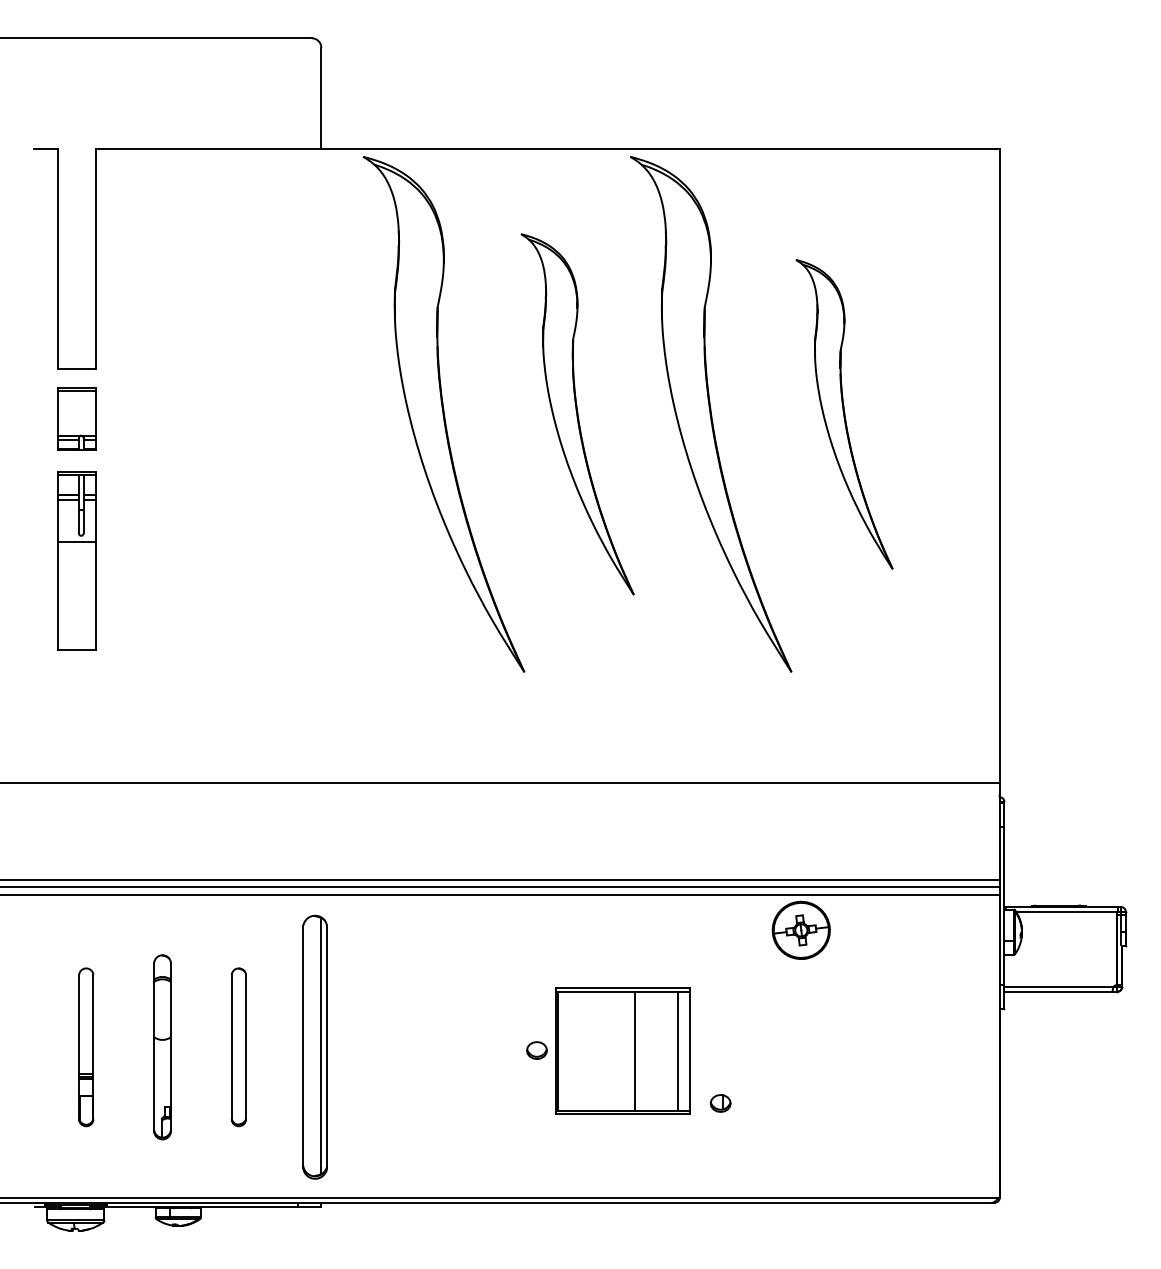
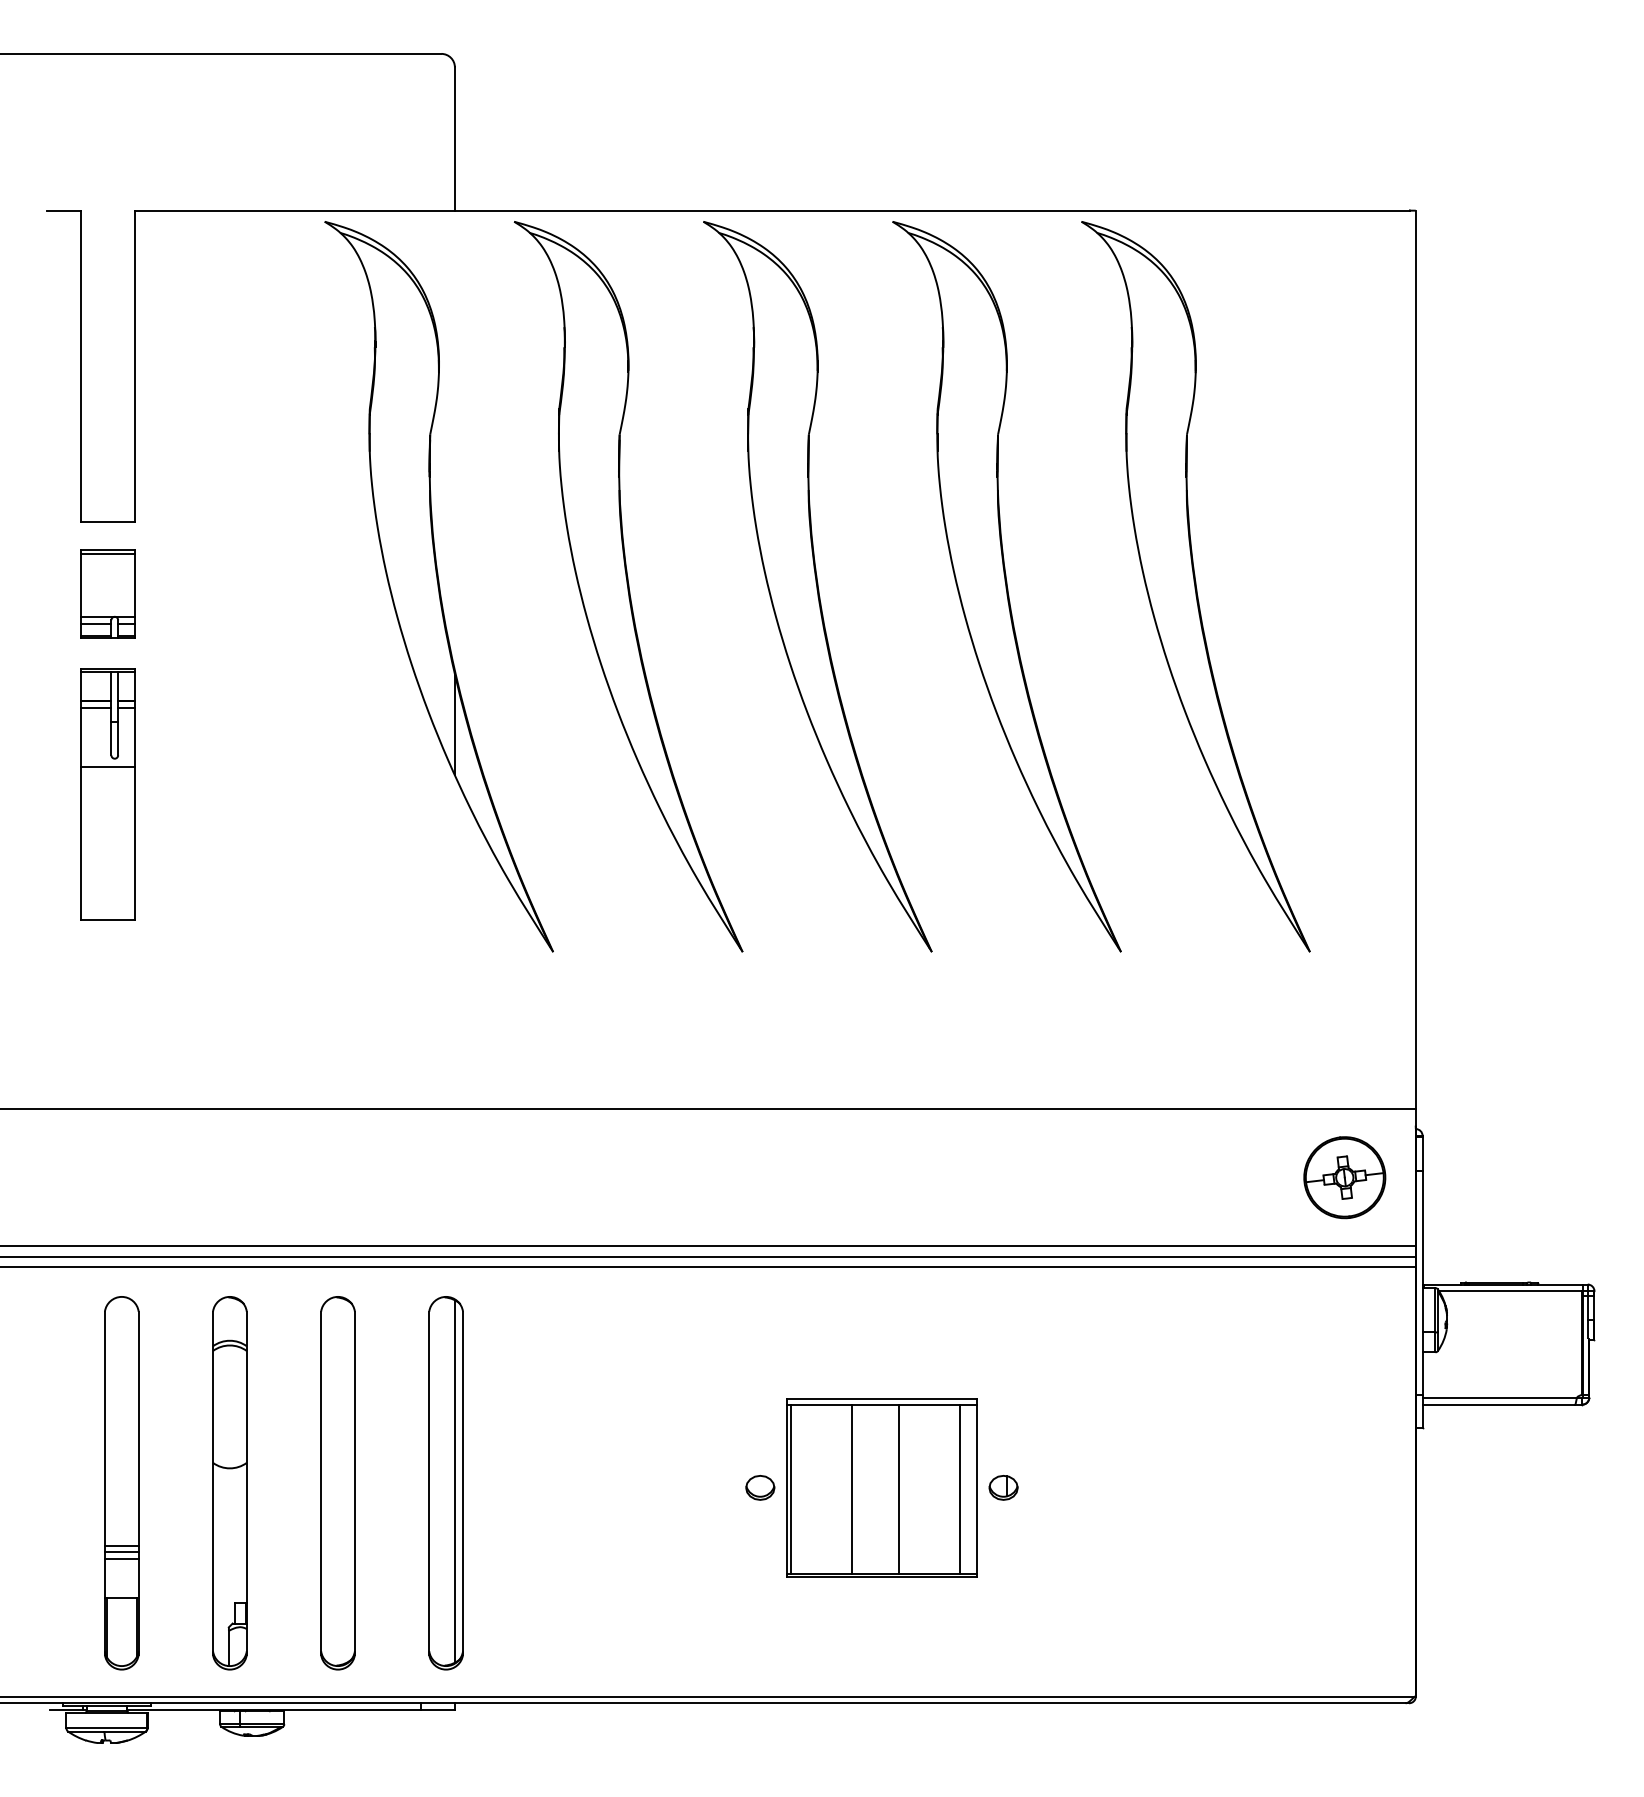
part: (309, 414) -> (438, 586), added
part: (577, 414) -> (817, 586), size x1.43
part: (844, 414) -> (1195, 586), size x1.67
part: (801, 930) -> (1344, 1177), moved
part: (86, 1047) -> (121, 1483), size x1.67
part: (162, 1047) -> (229, 1483), size x1.43
part: (238, 1047) -> (337, 1483), size x1.67
line: (601, 1050) -> (851, 1488), added
part: (720, 1103) -> (1003, 1487), moved

